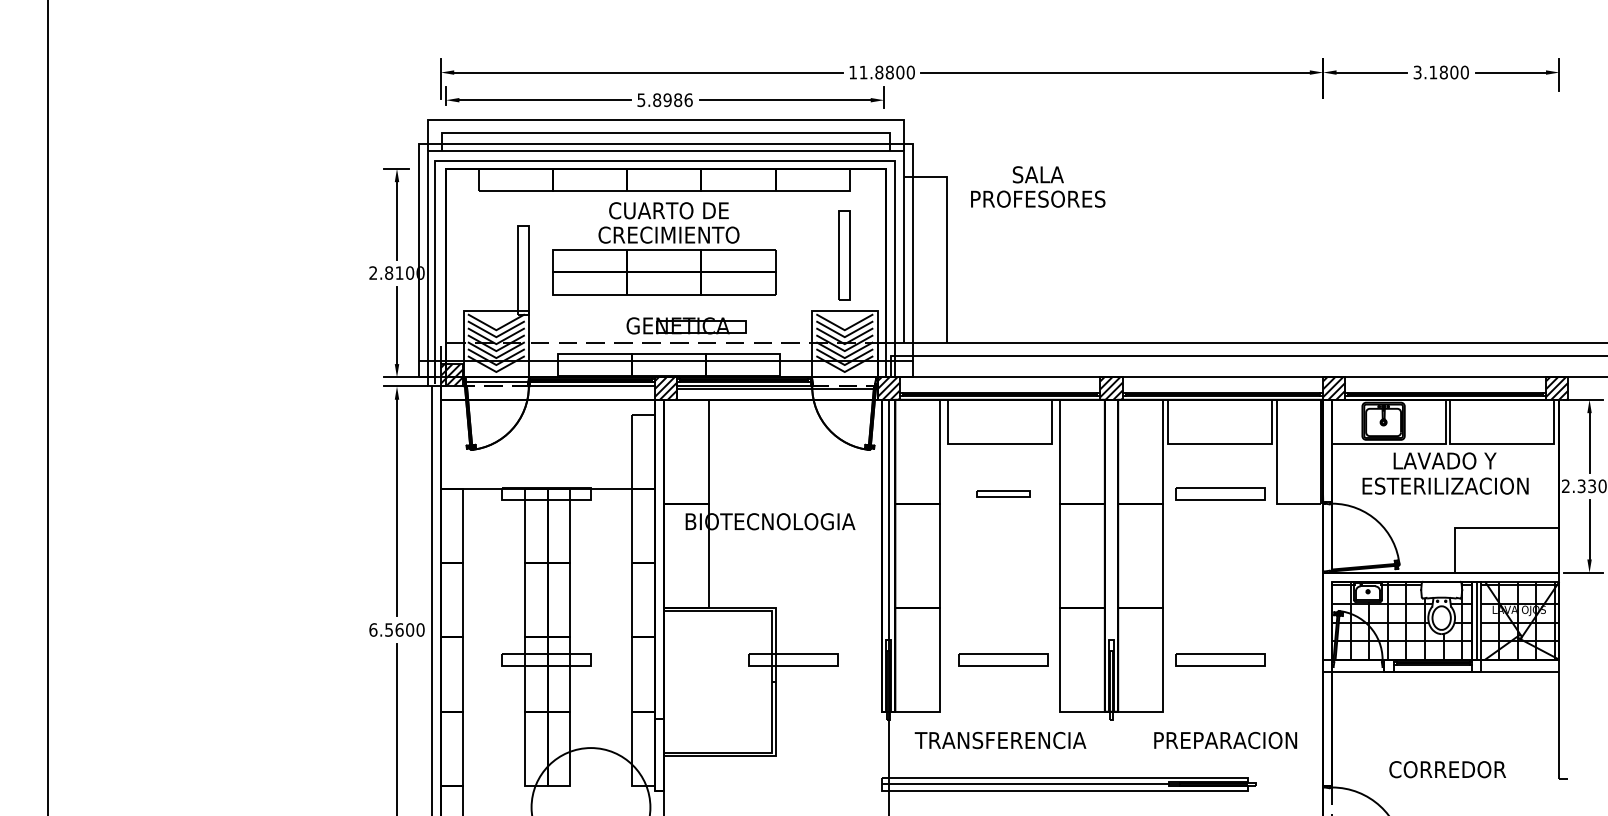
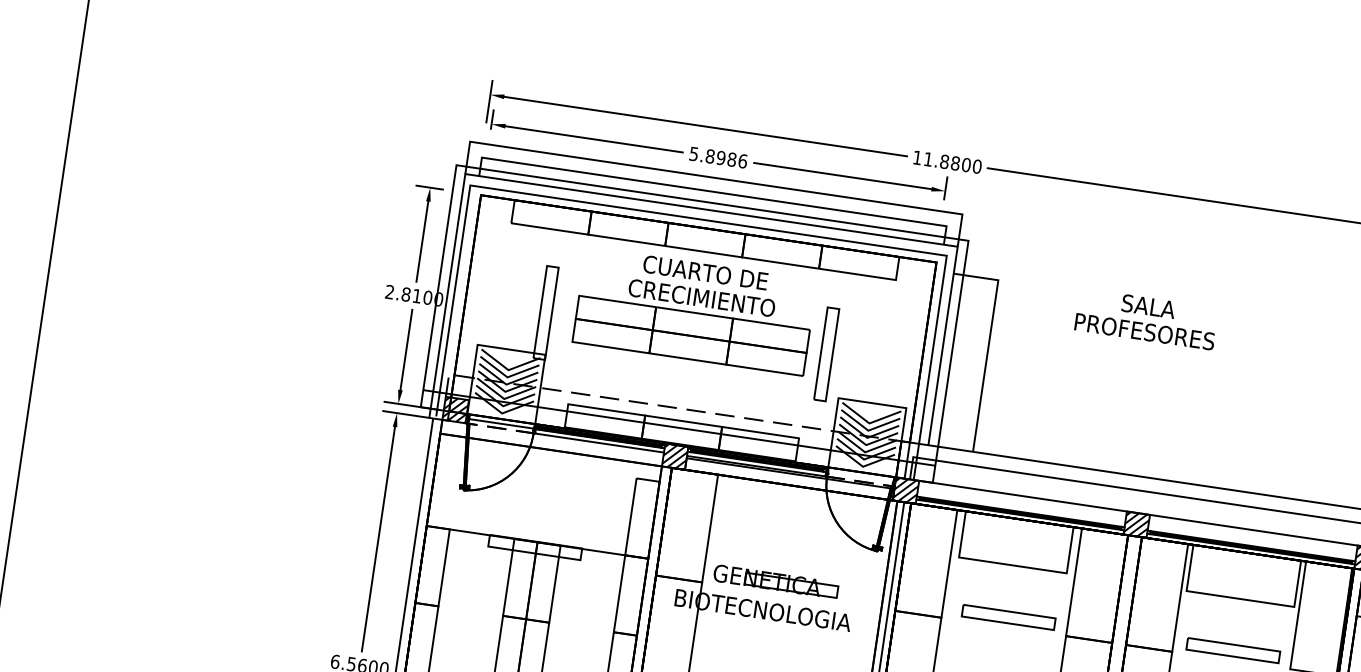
text: (1038, 186) -> (1147, 318), moved
part: (844, 255) -> (826, 353), moved
part: (686, 325) -> (775, 581), moved
part: (1003, 493) -> (1008, 616), size x1.67

